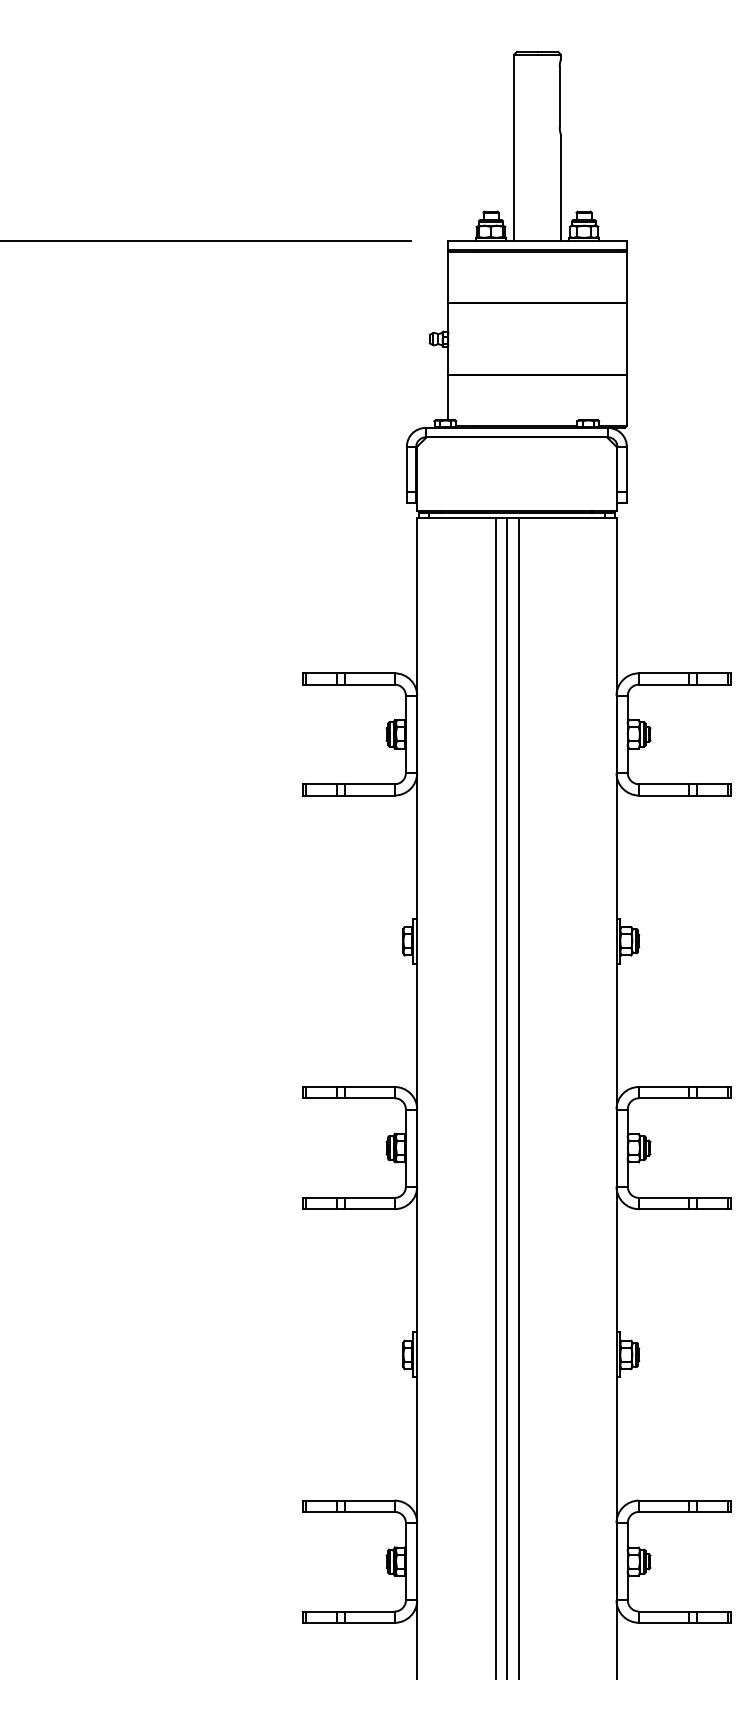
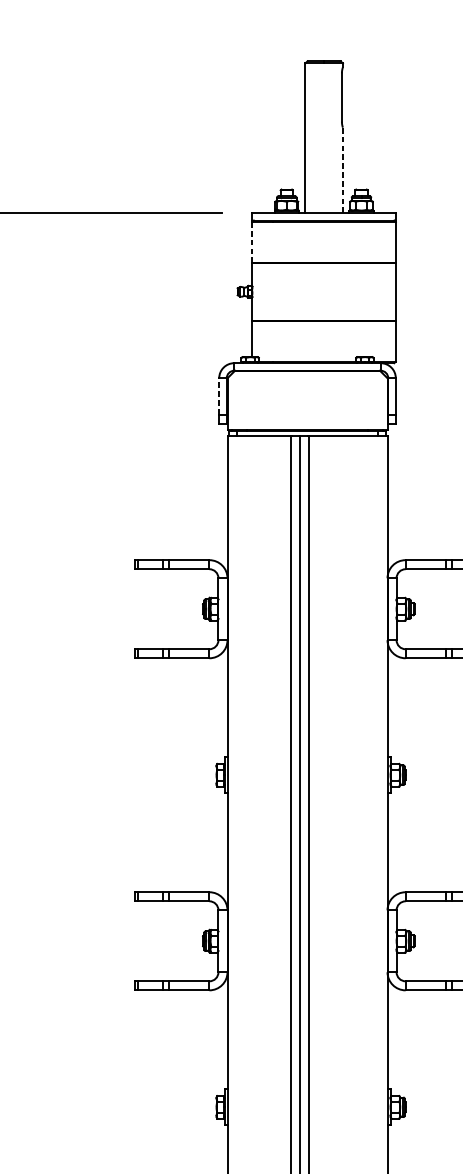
line: (560, 187) -> (342, 170), solid -> dashed
line: (448, 278) -> (252, 243), solid -> dashed
line: (406, 469) -> (218, 396), solid -> dashed

